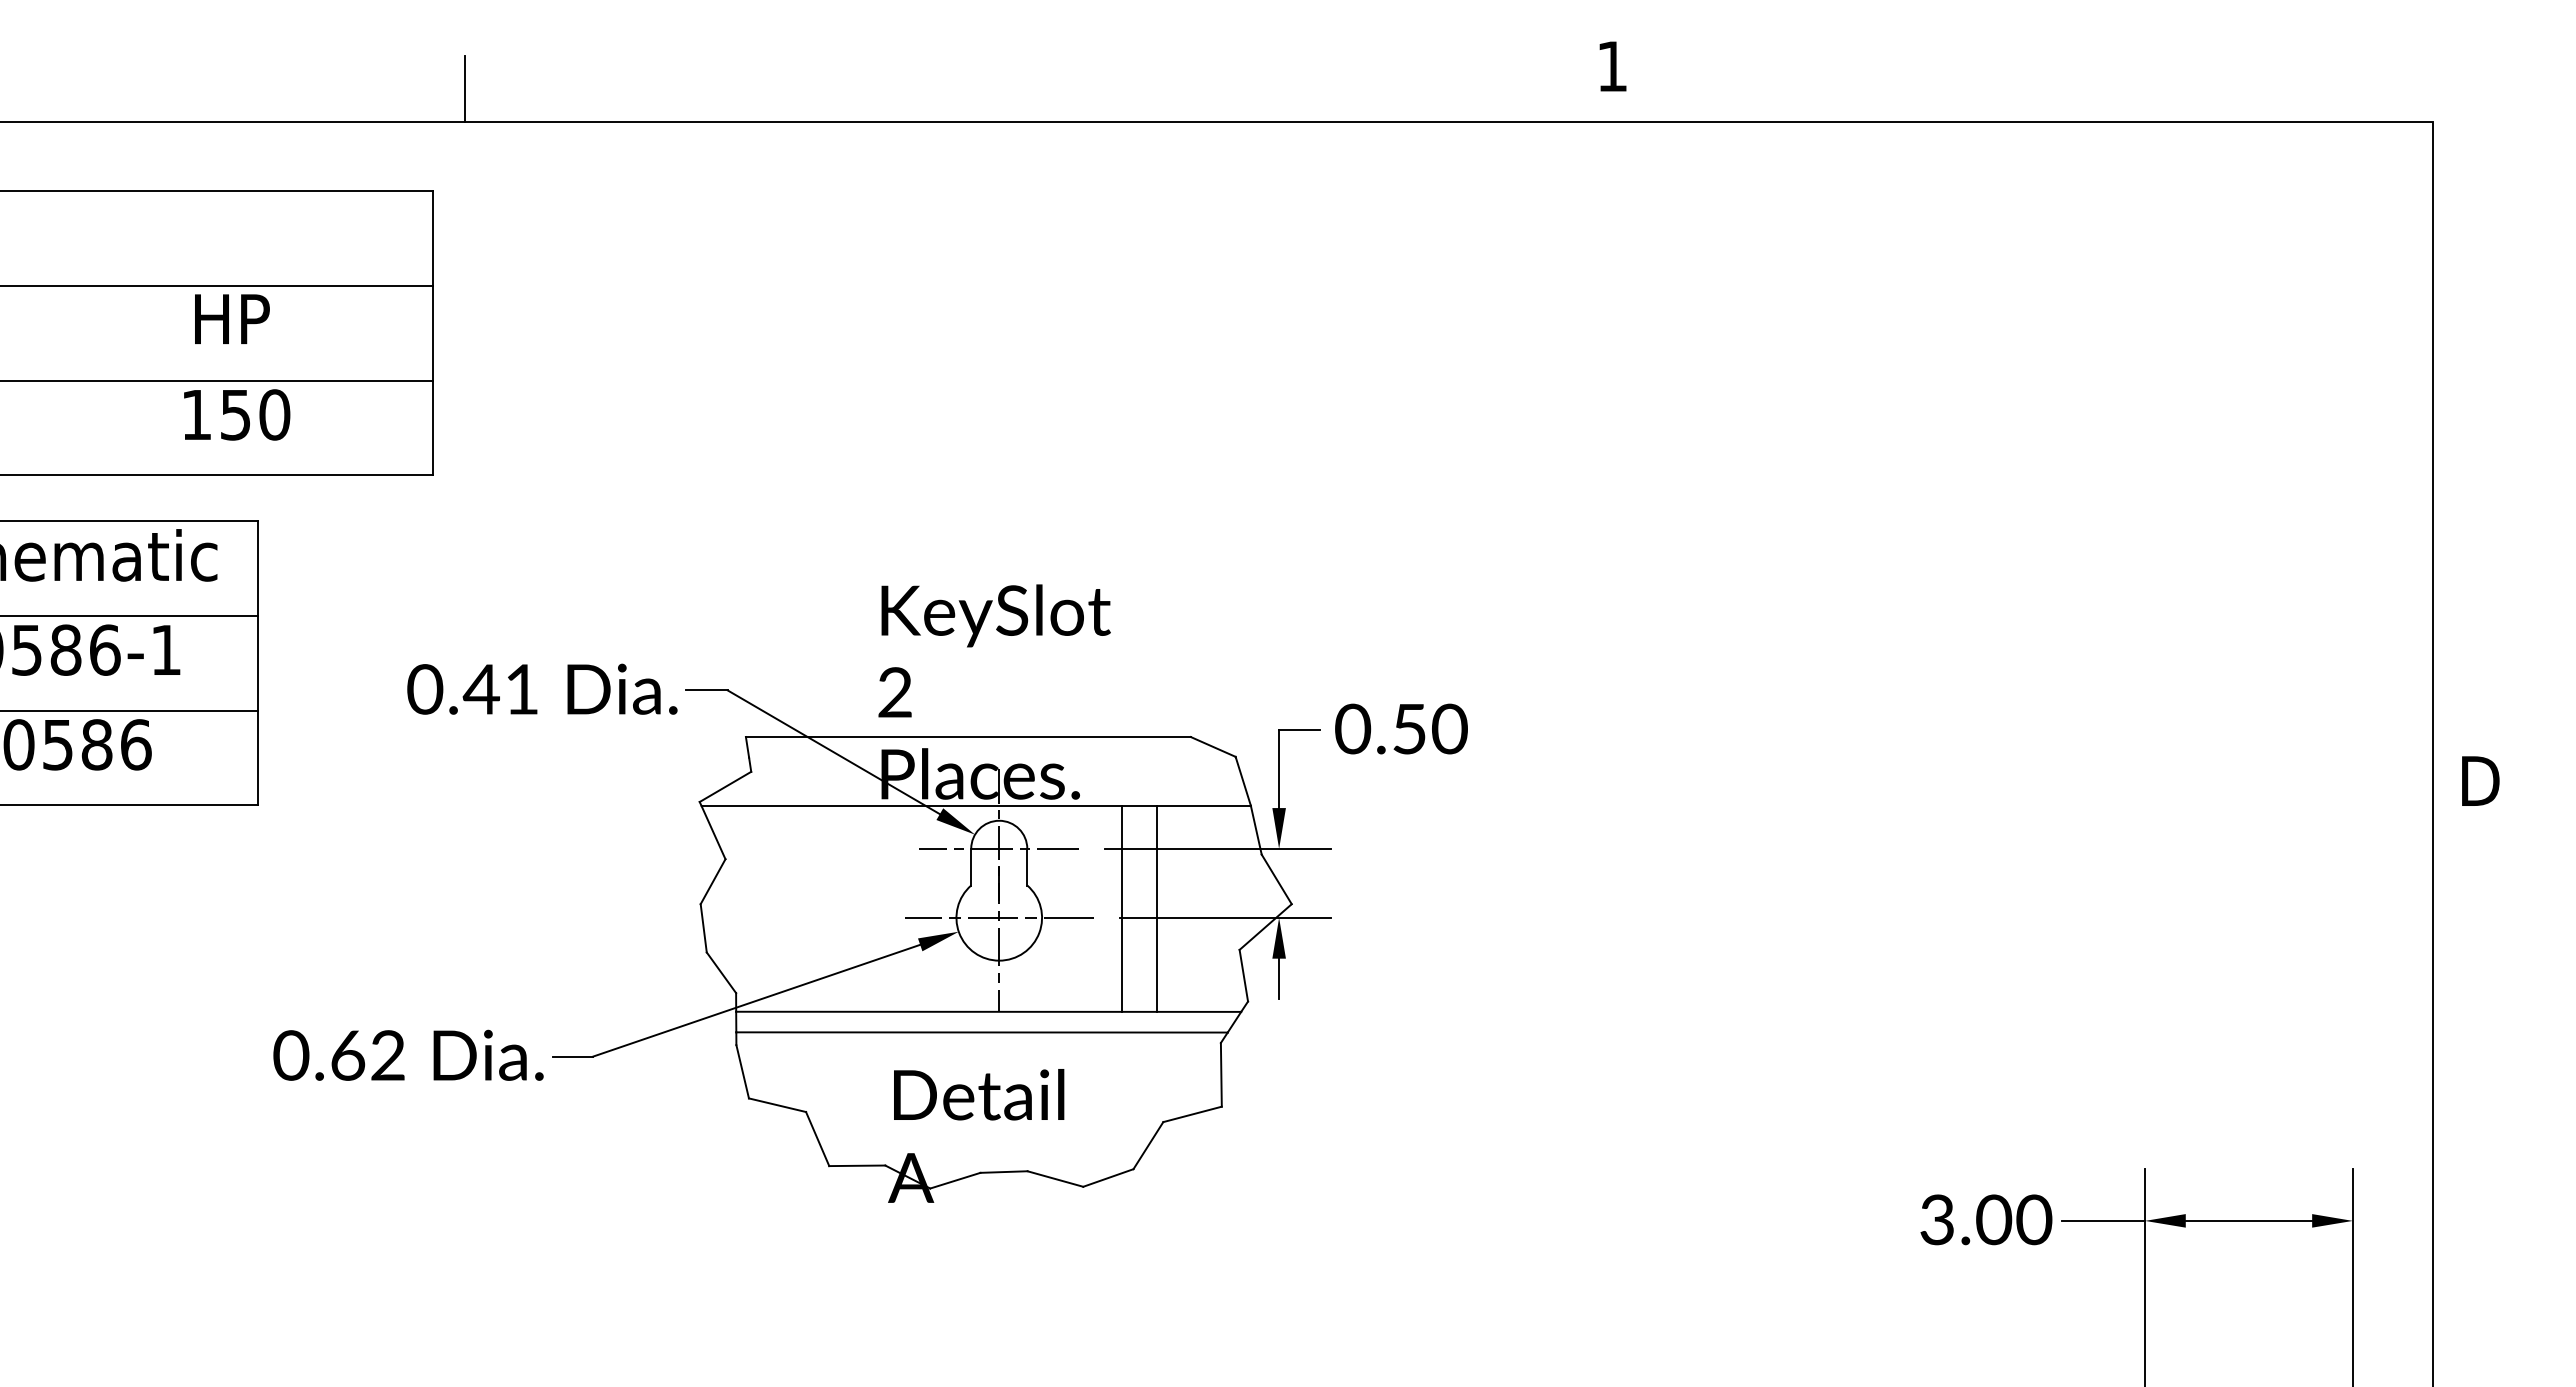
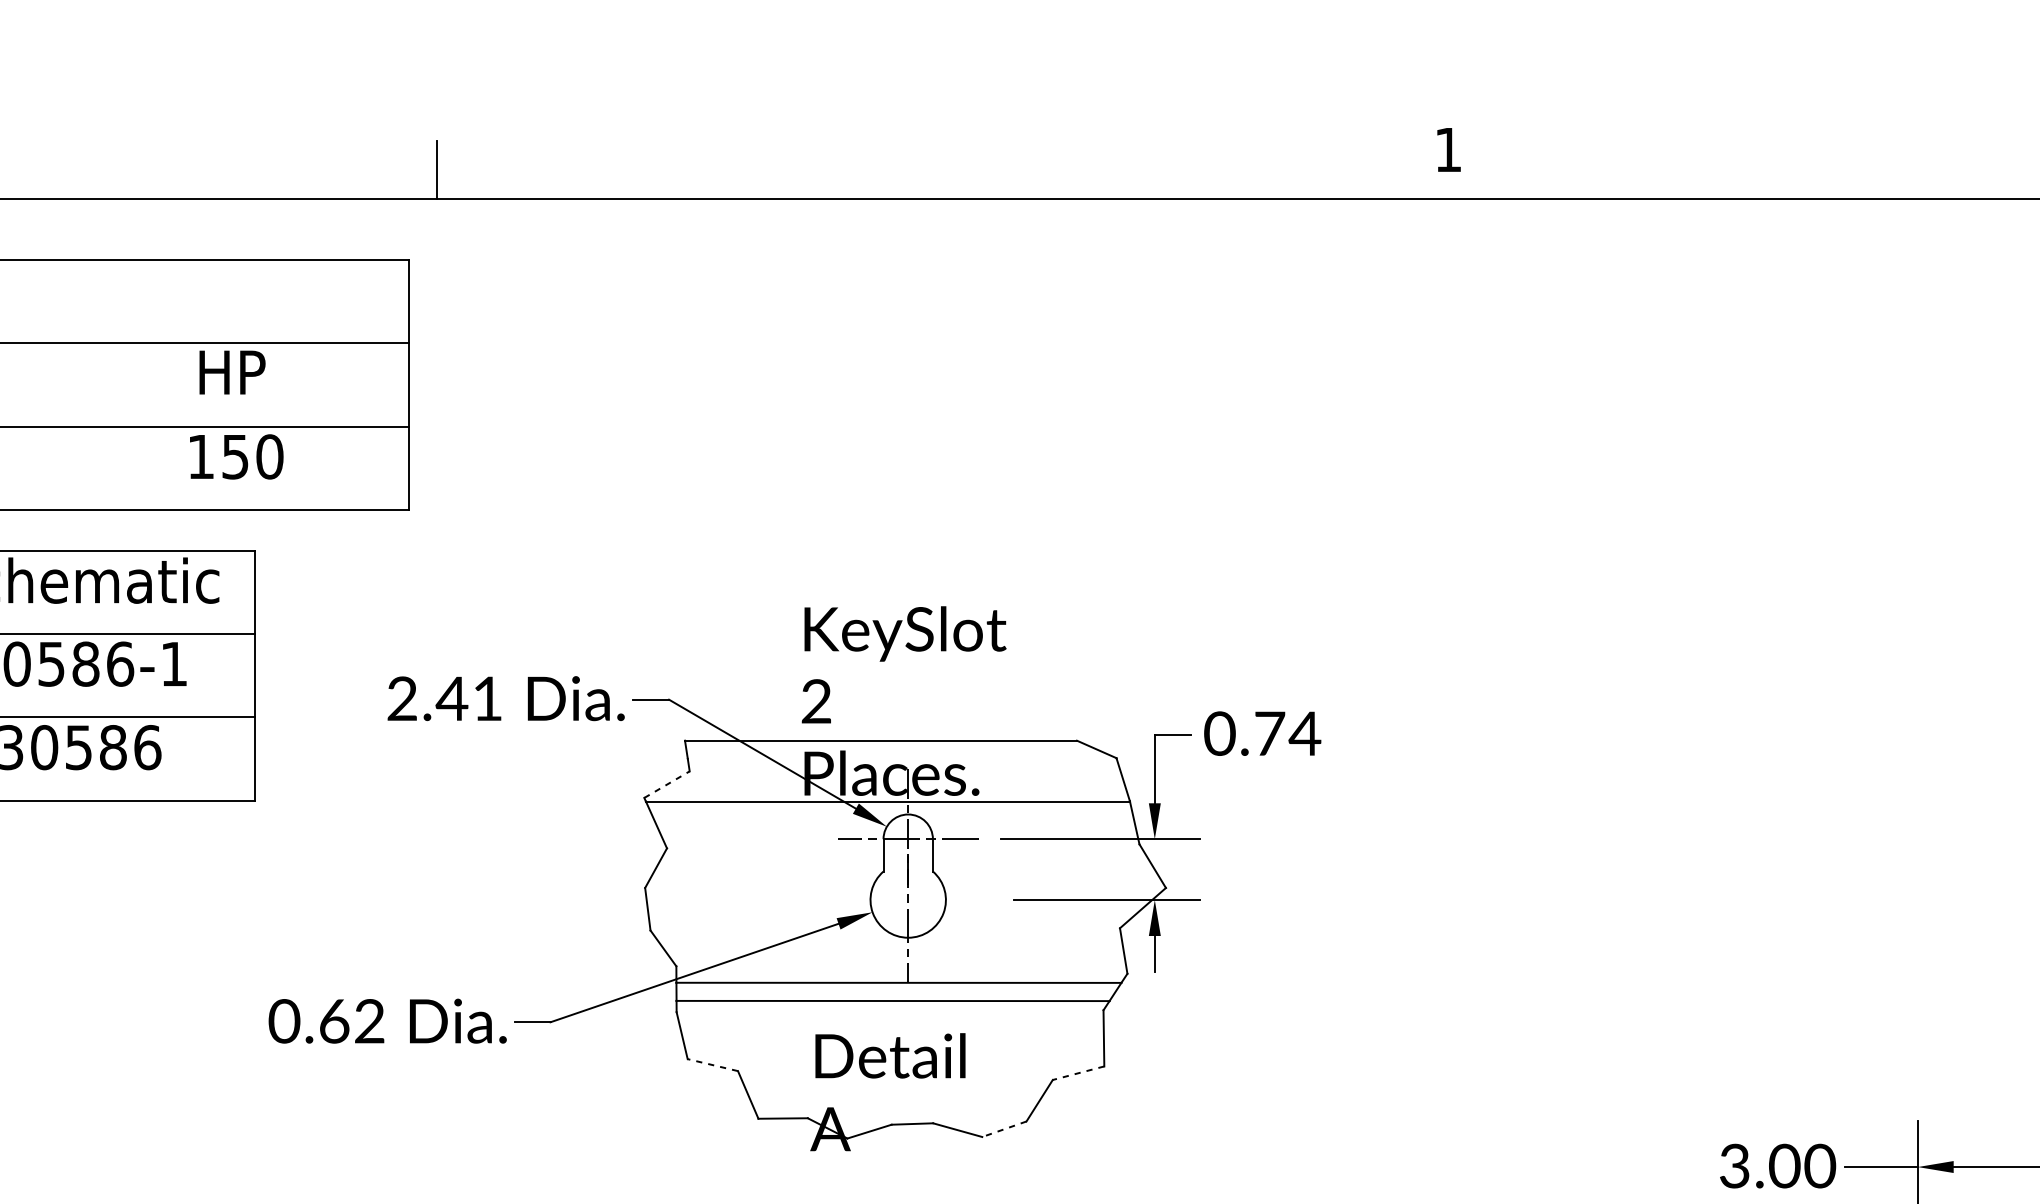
text: (425, 689) -> (402, 698), 0.41 -> 2.41
text: (1430, 728) -> (1288, 733), 0.50 -> 0.74
line: (725, 786) -> (667, 784), solid -> dashed
line: (1122, 908) -> (1016, 891), removed
line: (1156, 908) -> (1046, 891), removed
line: (998, 917) -> (907, 899), removed
line: (777, 1105) -> (712, 1065), solid -> dashed
line: (1192, 1114) -> (1078, 1073), solid -> dashed
line: (1108, 1178) -> (1004, 1129), solid -> dashed

